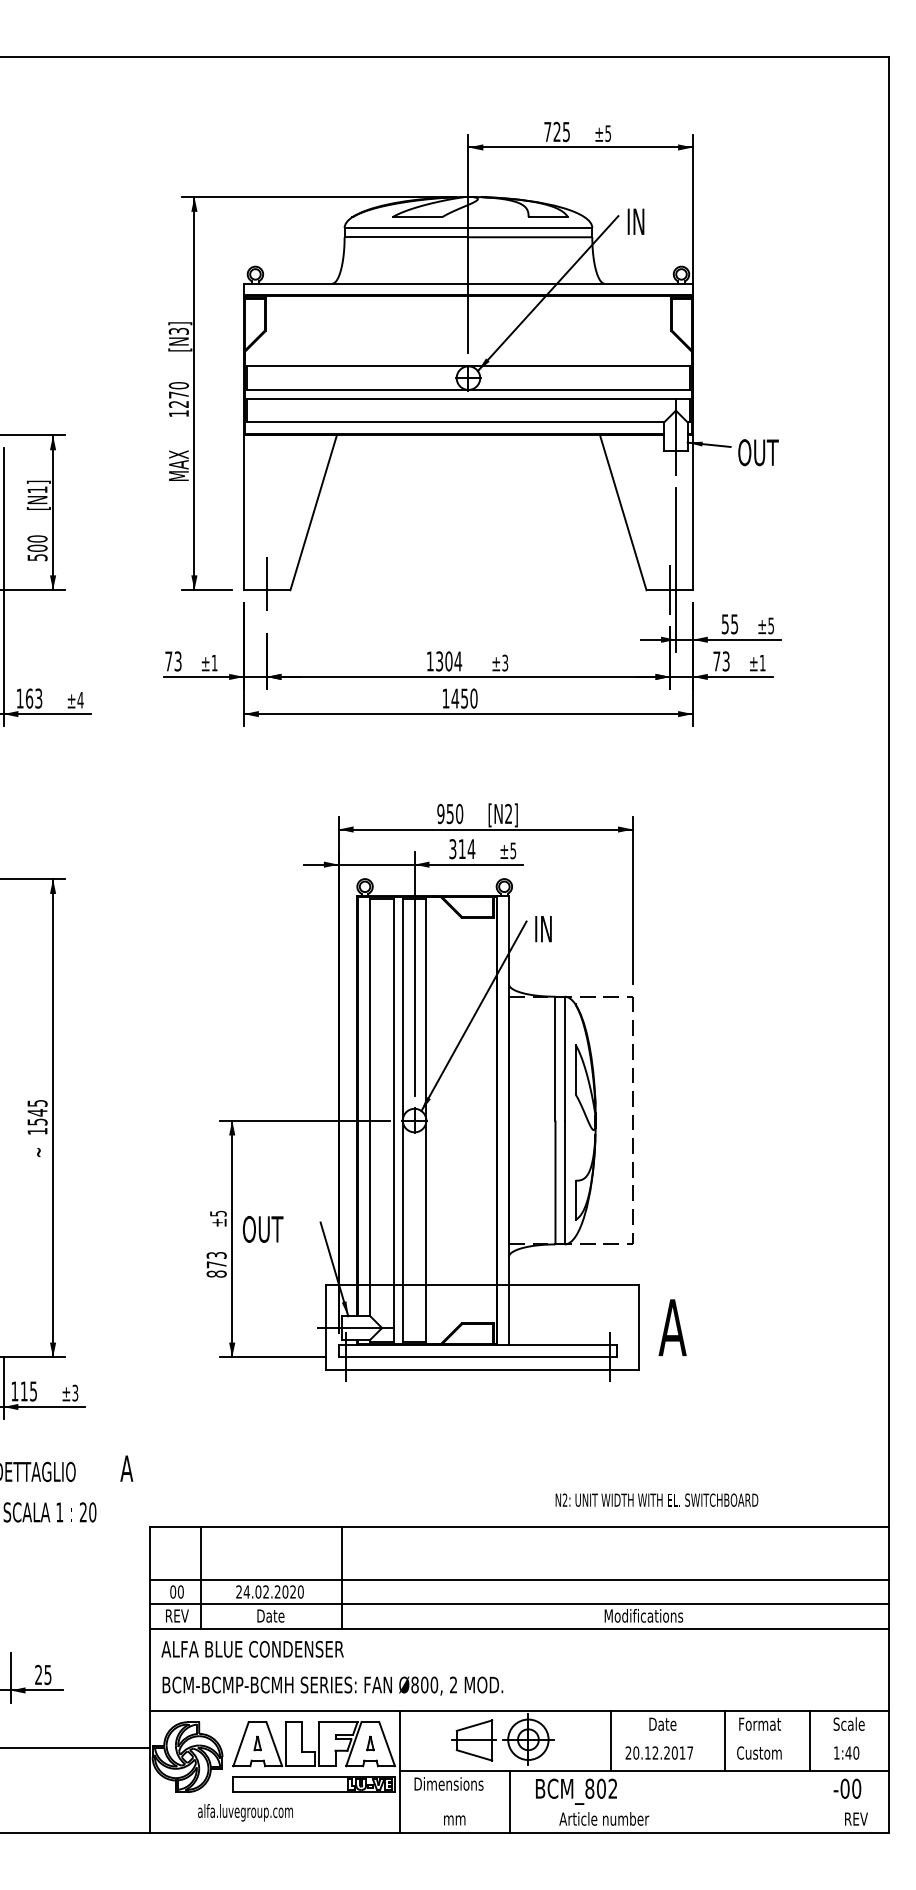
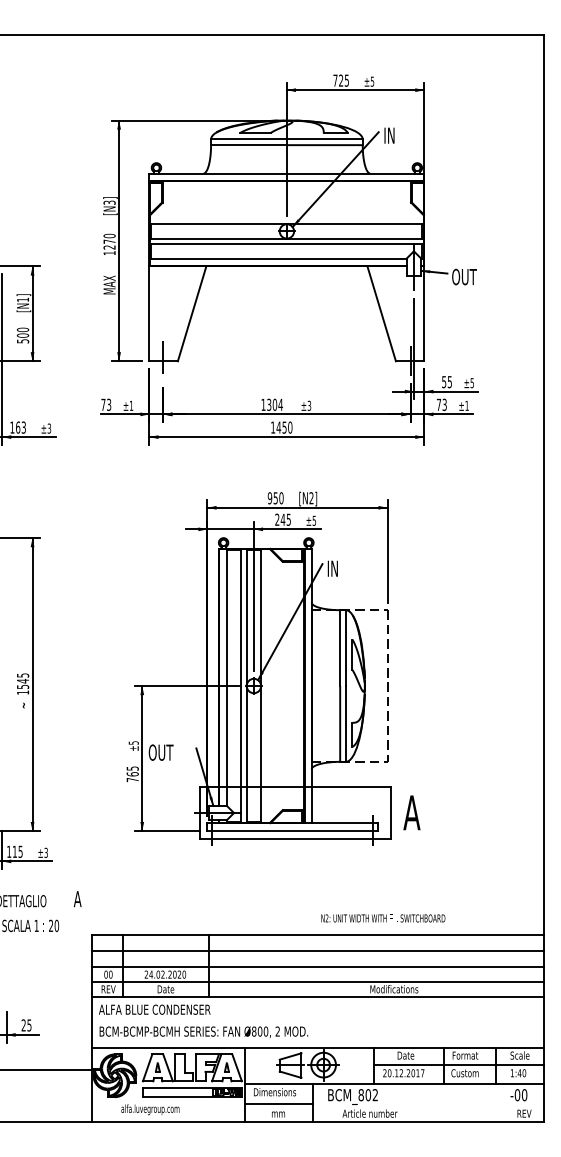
text: (80, 700) -> (49, 428), ±4 -> ±3
text: (462, 848) -> (283, 519), 314 -> 245
text: (216, 1265) -> (132, 774), 873 -> 765
text: (657, 1500) -> (383, 918), moved
line: (518, 1554) -> (317, 951), added
line: (750, 1740) -> (459, 1065), added
line: (454, 1802) -> (278, 1103), added

